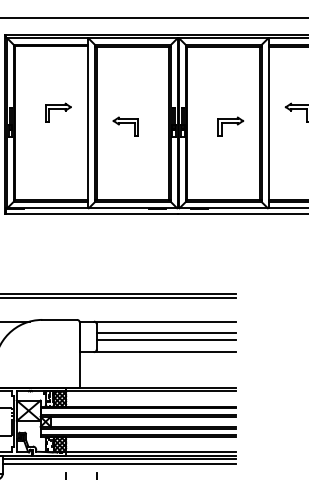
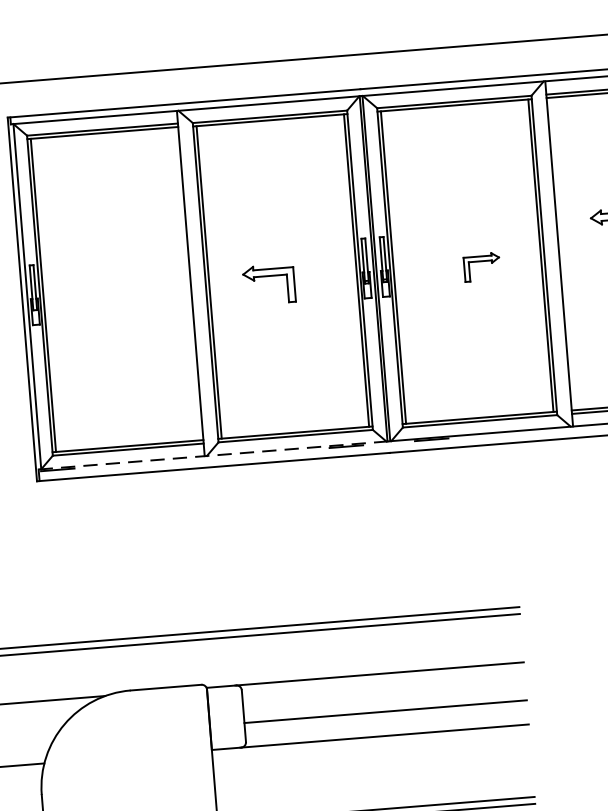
part: (58, 112) -> (129, 266), removed
part: (230, 126) -> (481, 266), size x0.7
line: (92, 208) -> (214, 455), solid -> dashed
line: (165, 333) -> (383, 697), removed

